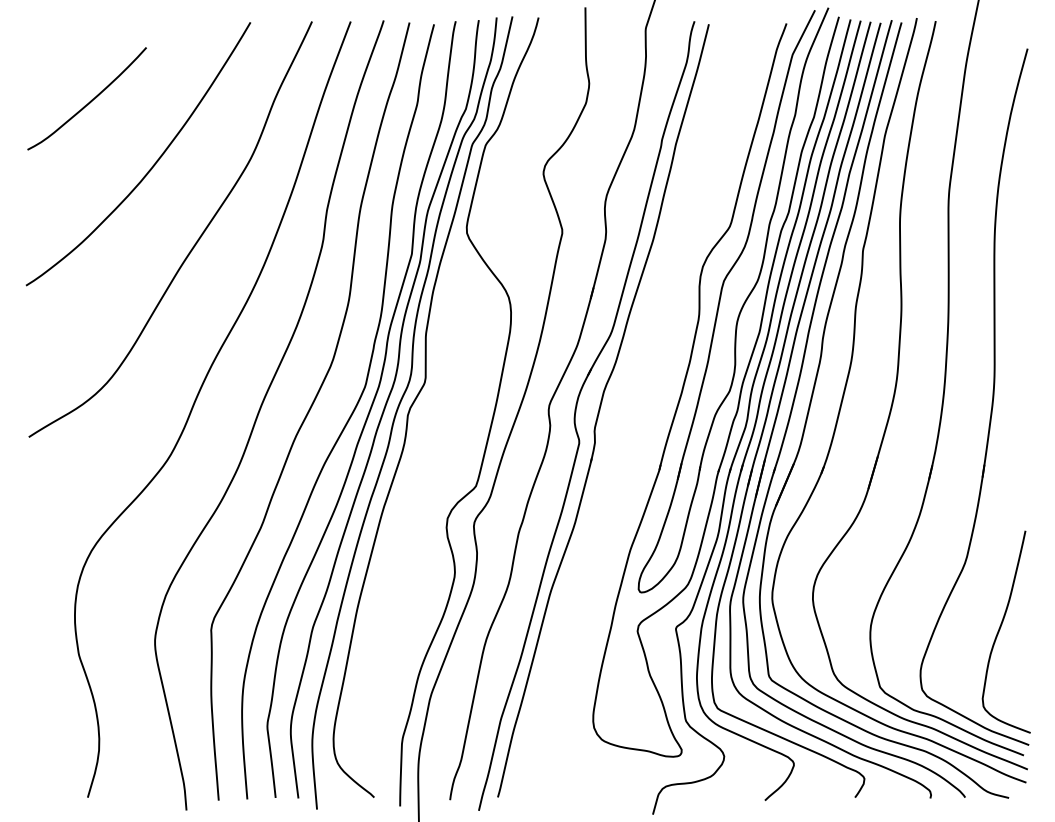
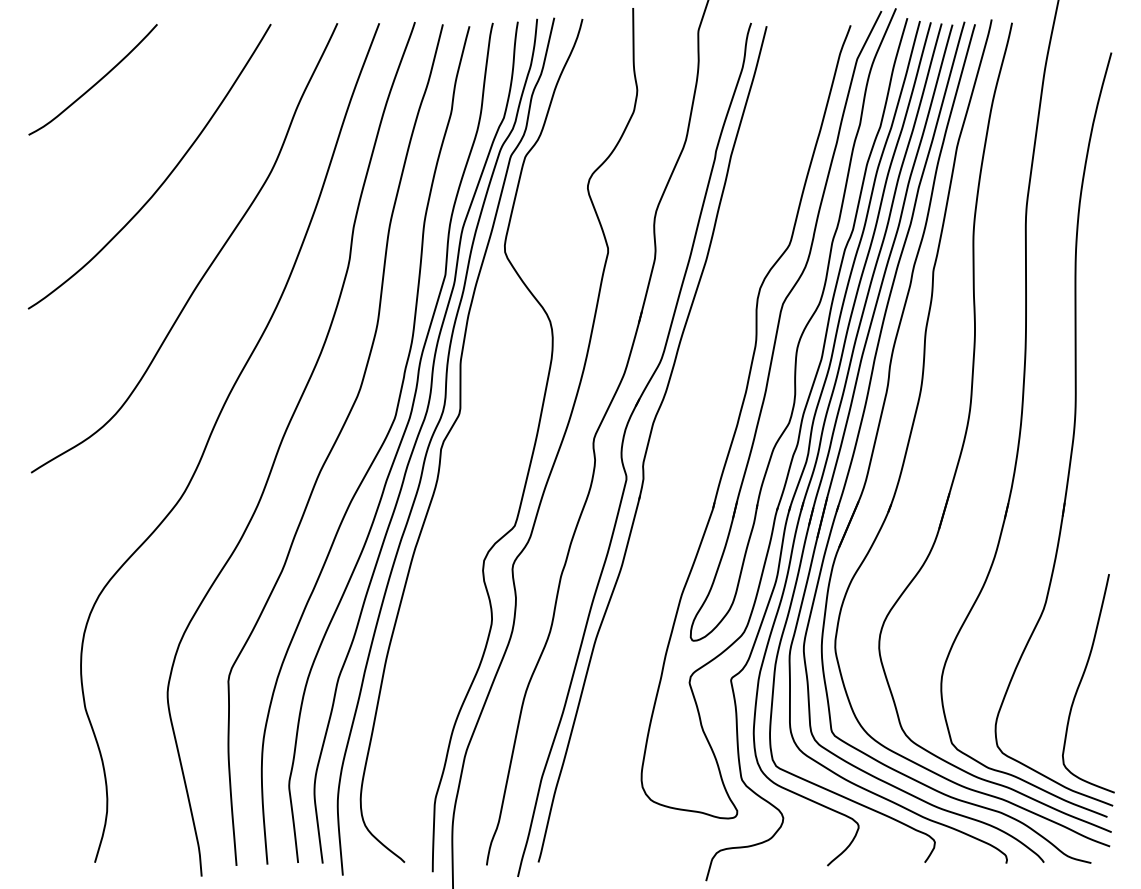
curve: (89, 101) -> (95, 82), moved

